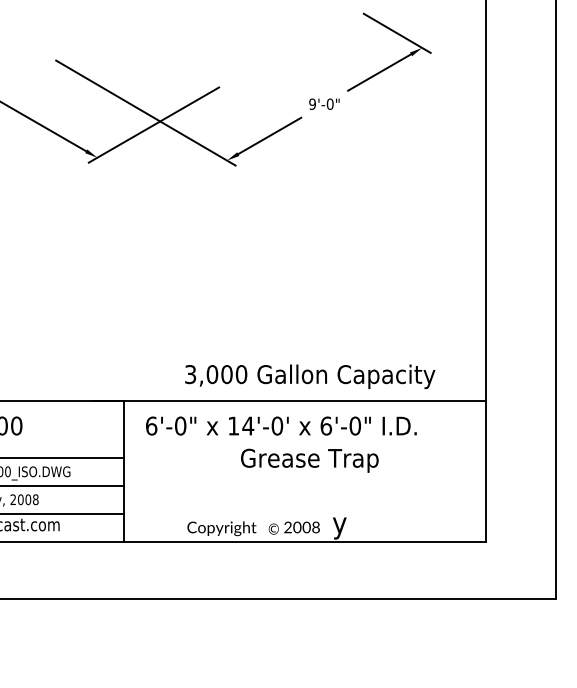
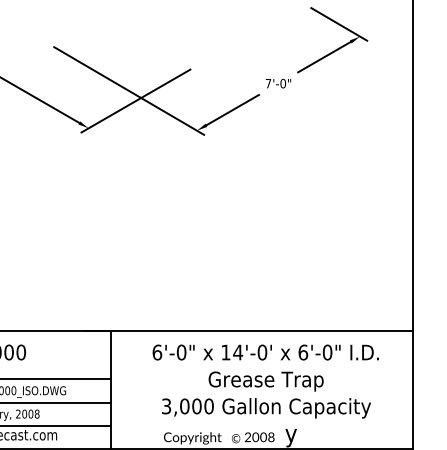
text: (312, 103) -> (268, 83), 9'-0" -> 7'-0"
text: (310, 376) -> (266, 408), moved
text: (281, 425) -> (265, 352), moved

